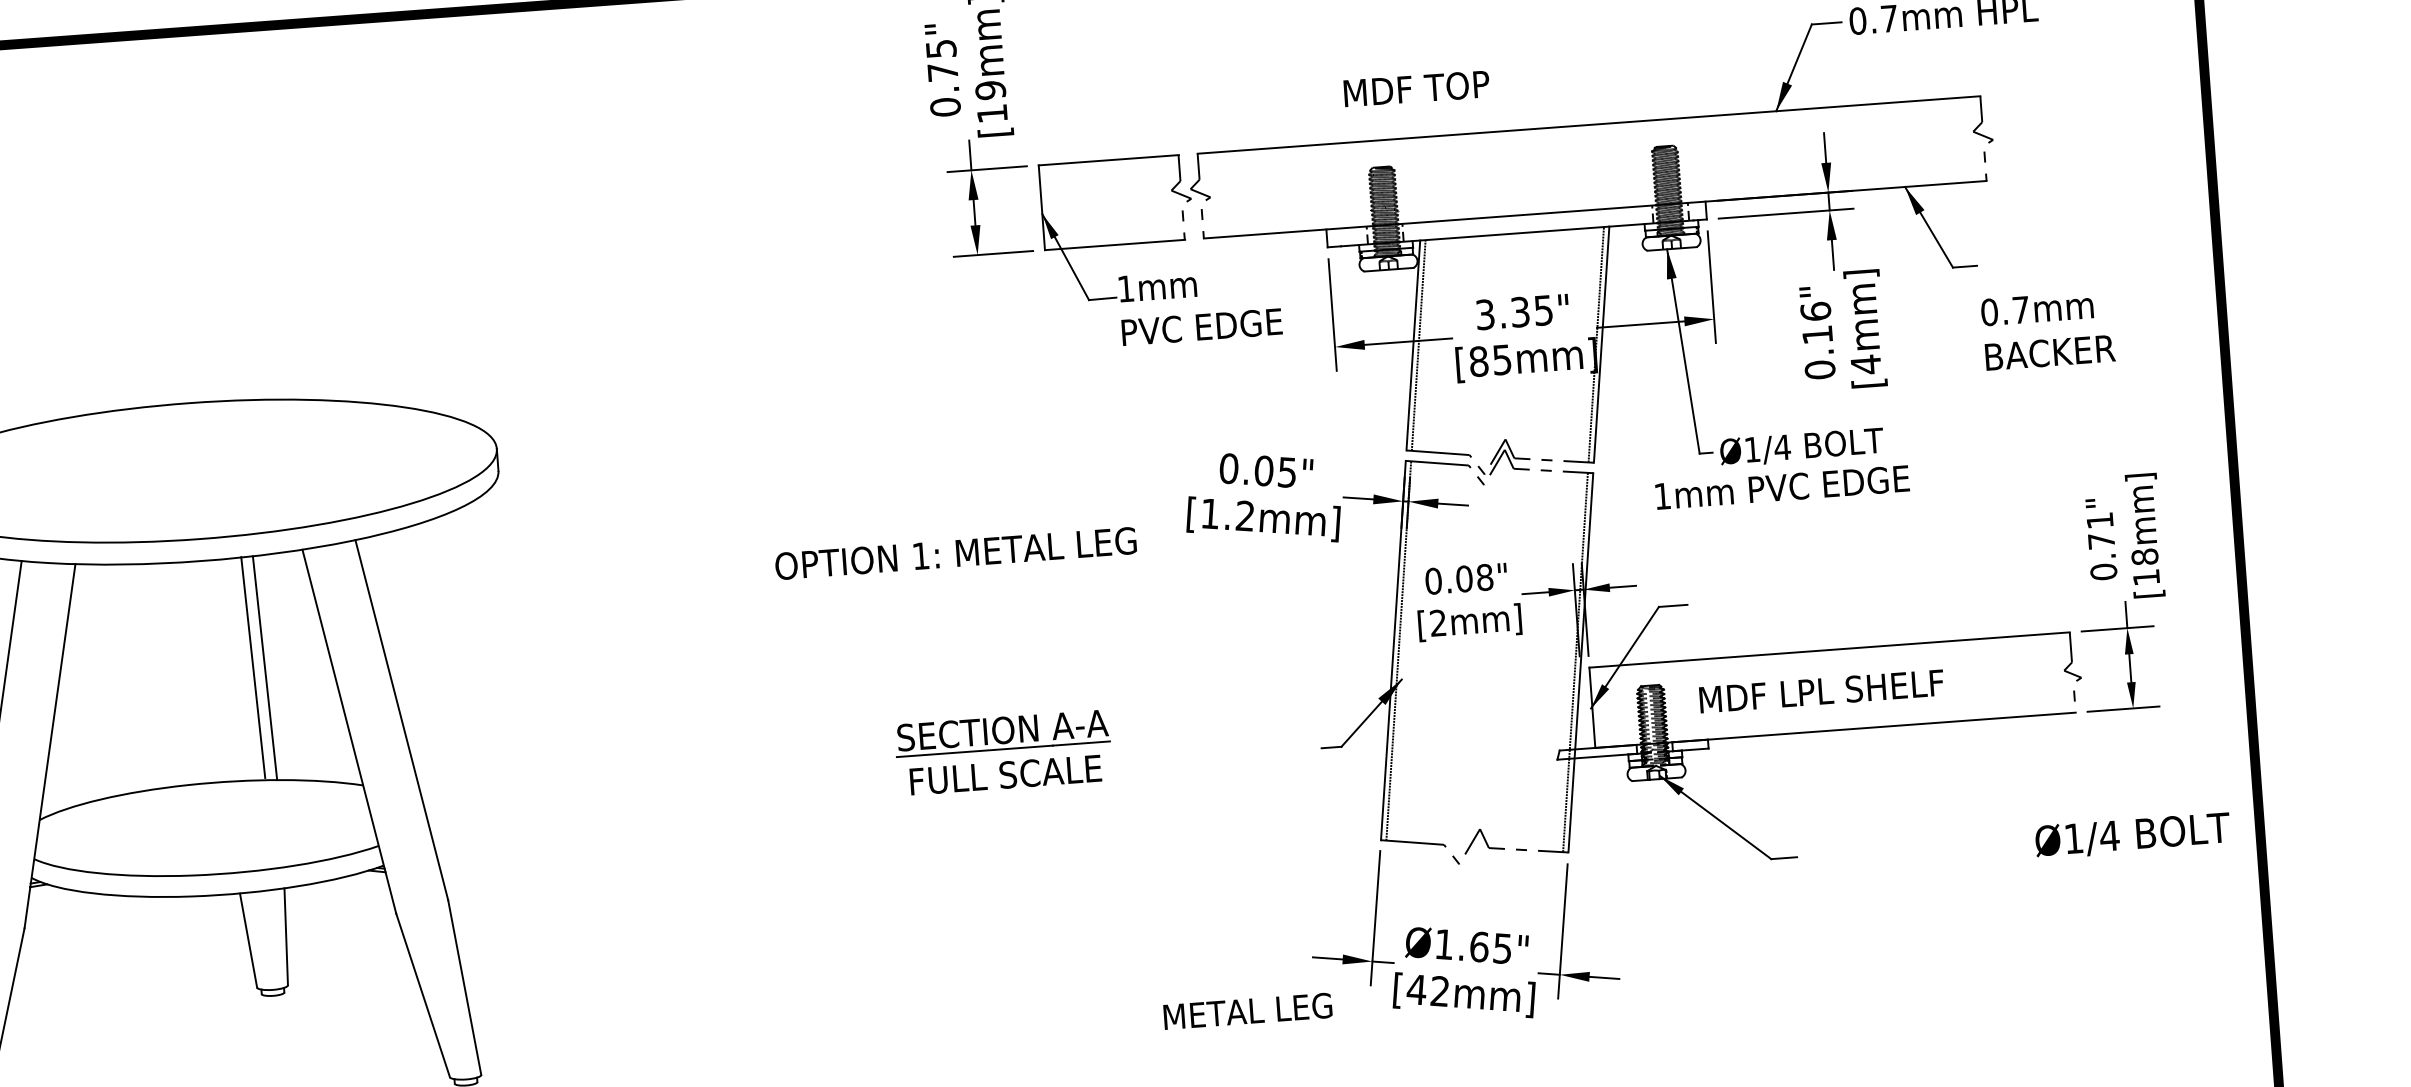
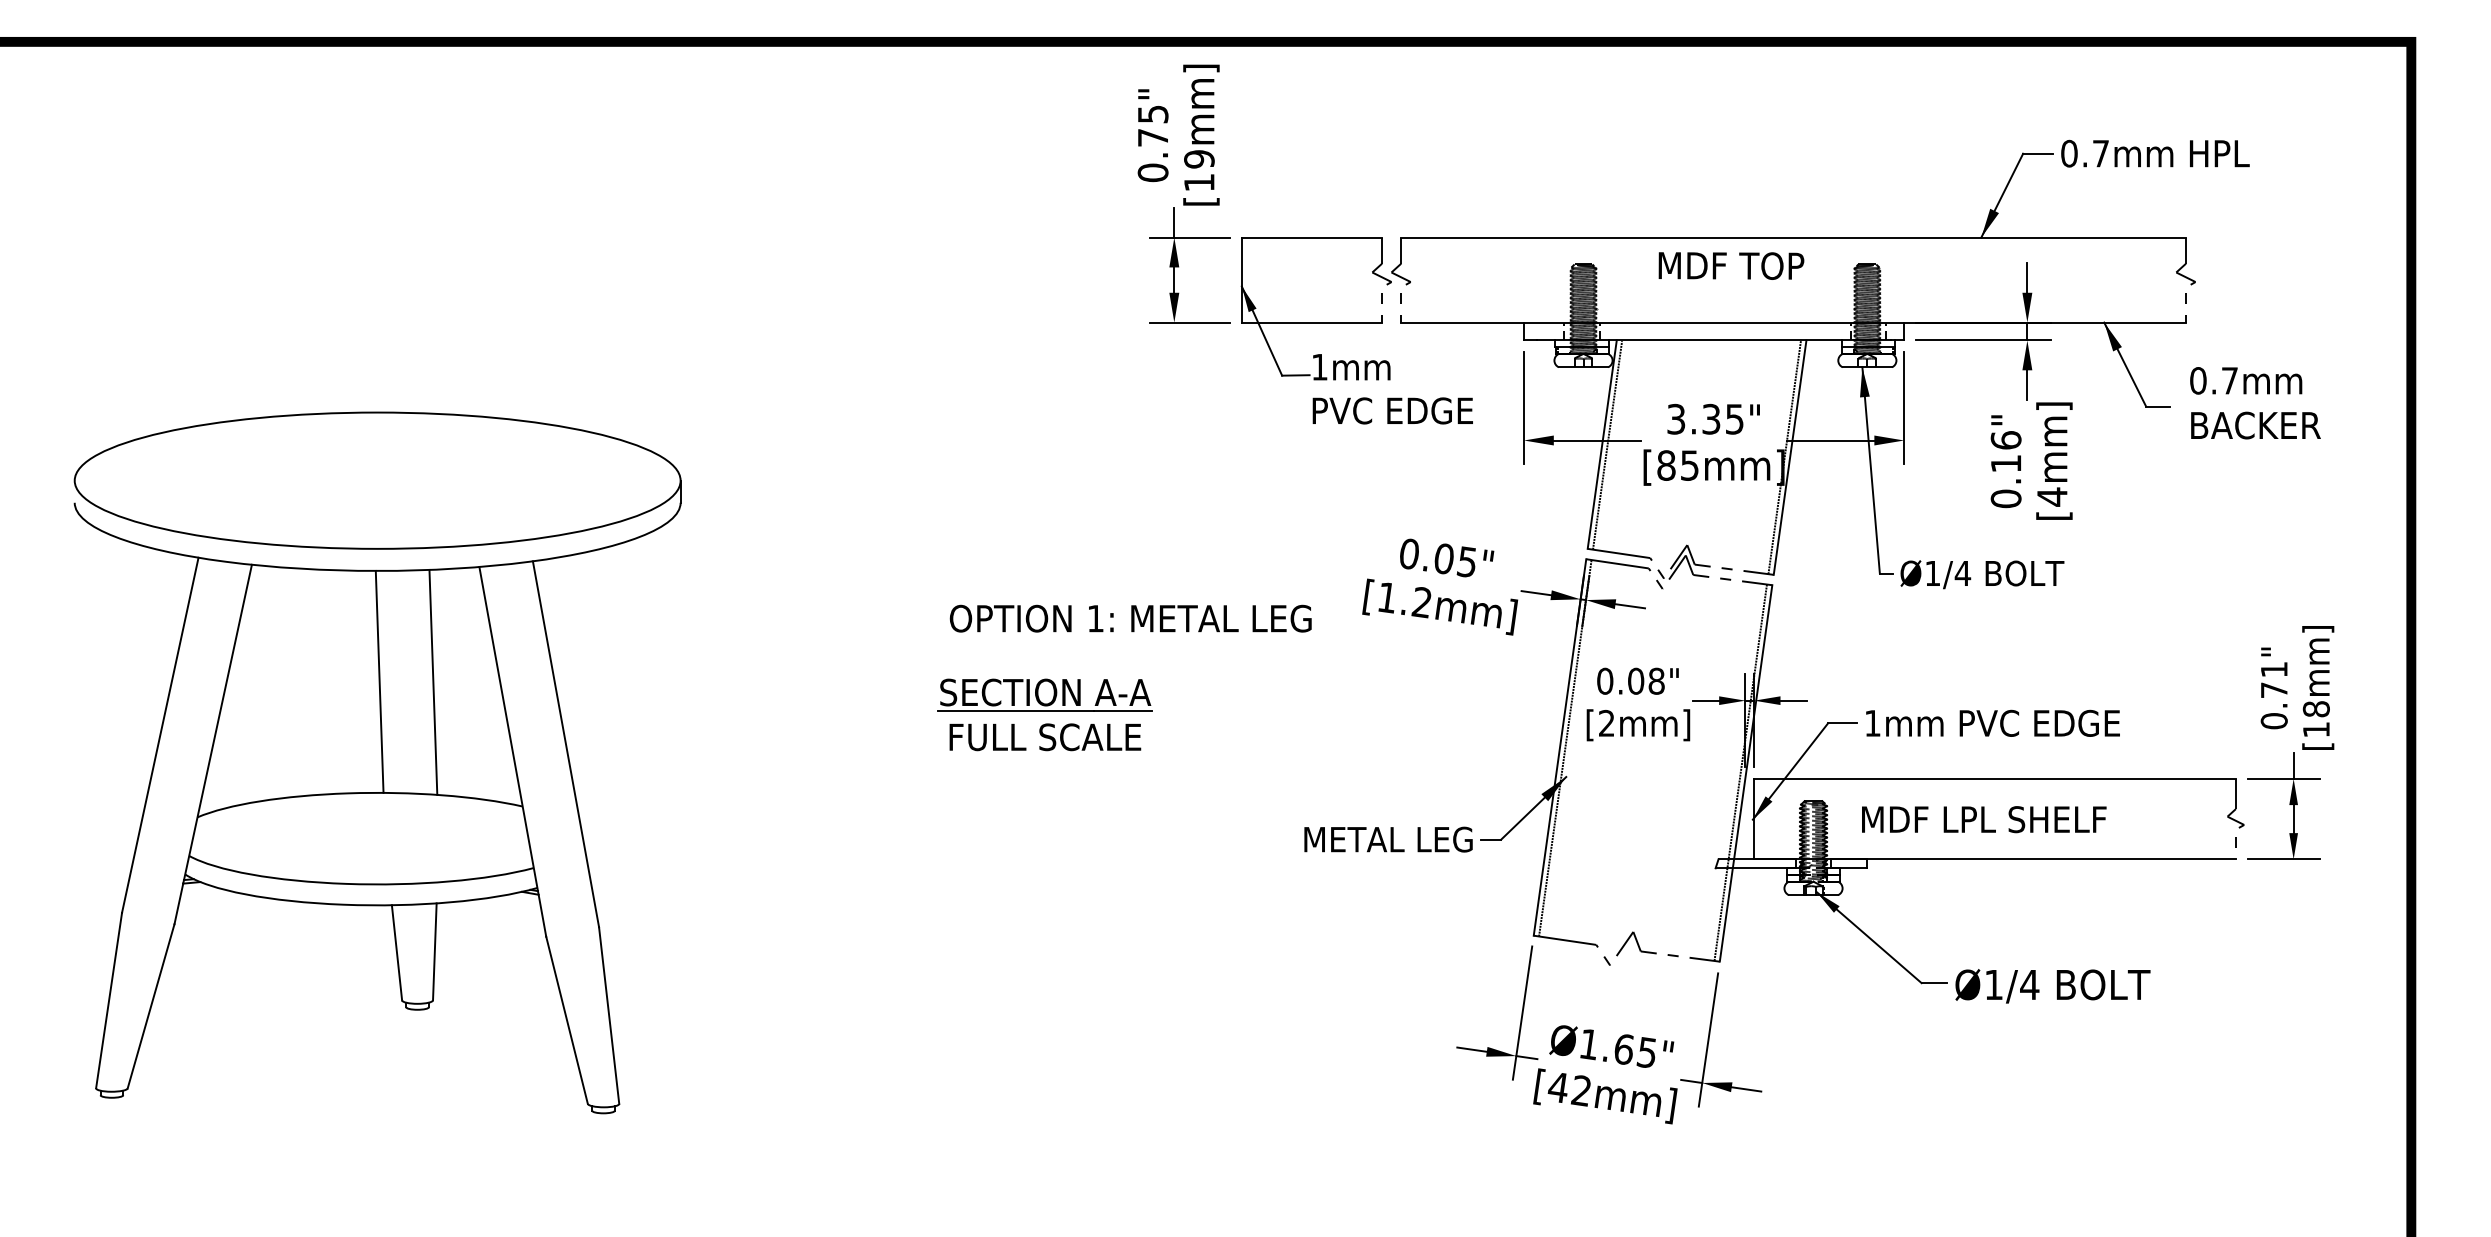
text: (1416, 88) -> (1731, 265), moved
text: (2048, 330) -> (2255, 403), moved
text: (1781, 486) -> (1992, 722), moved
line: (253, 667) -> (379, 681), moved
part: (1003, 752) -> (1044, 714), moved
text: (2132, 835) -> (2052, 986), moved
text: (1247, 1011) -> (1388, 839), moved

